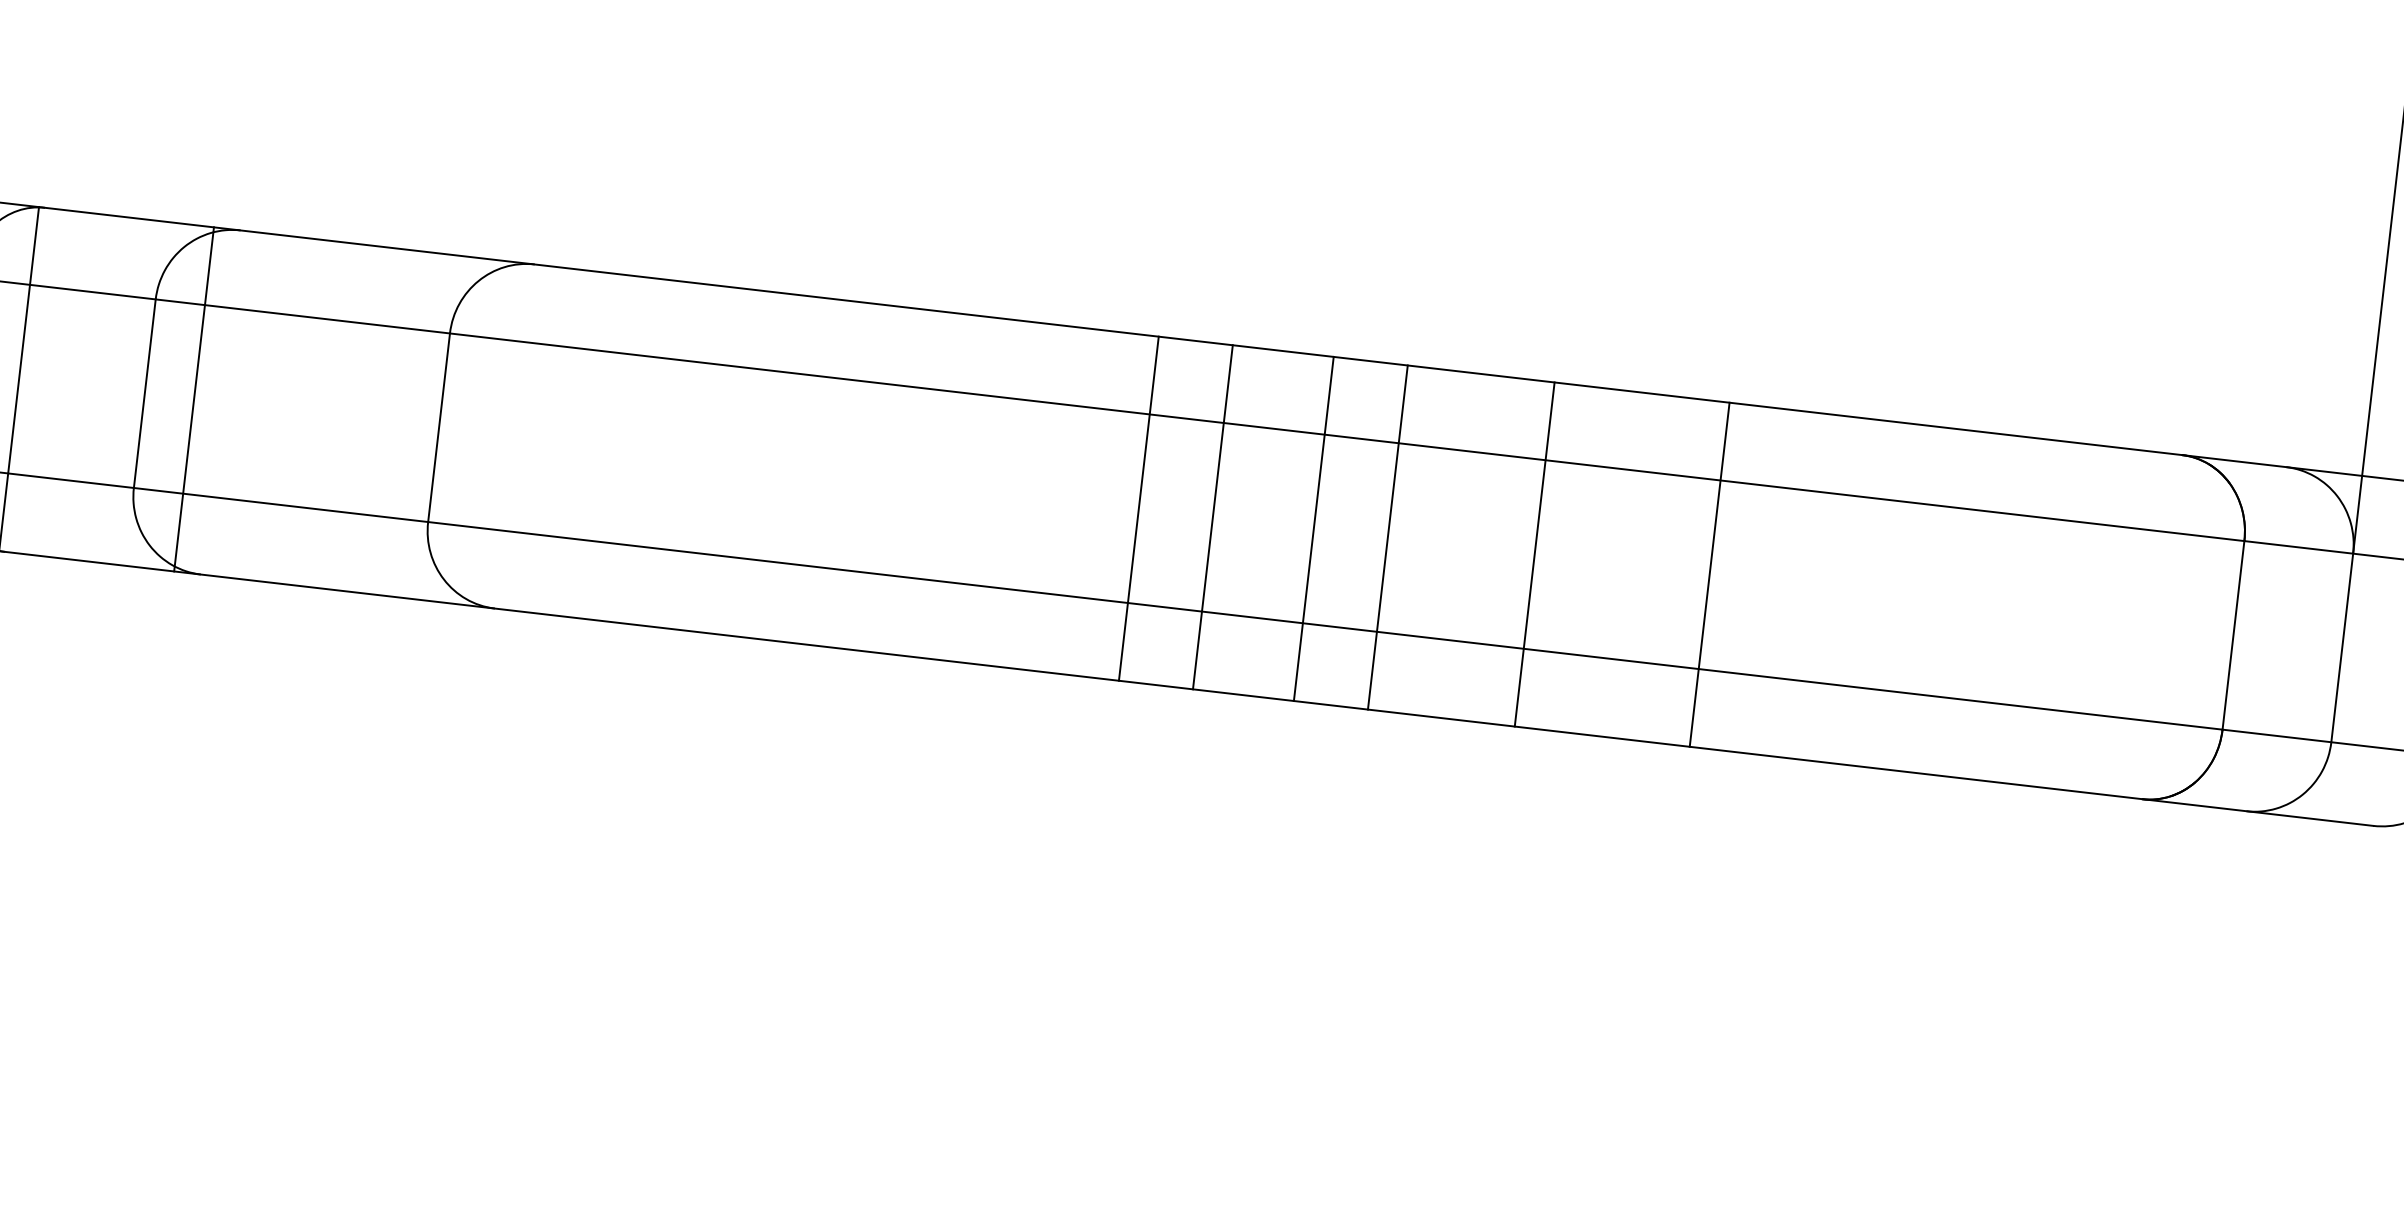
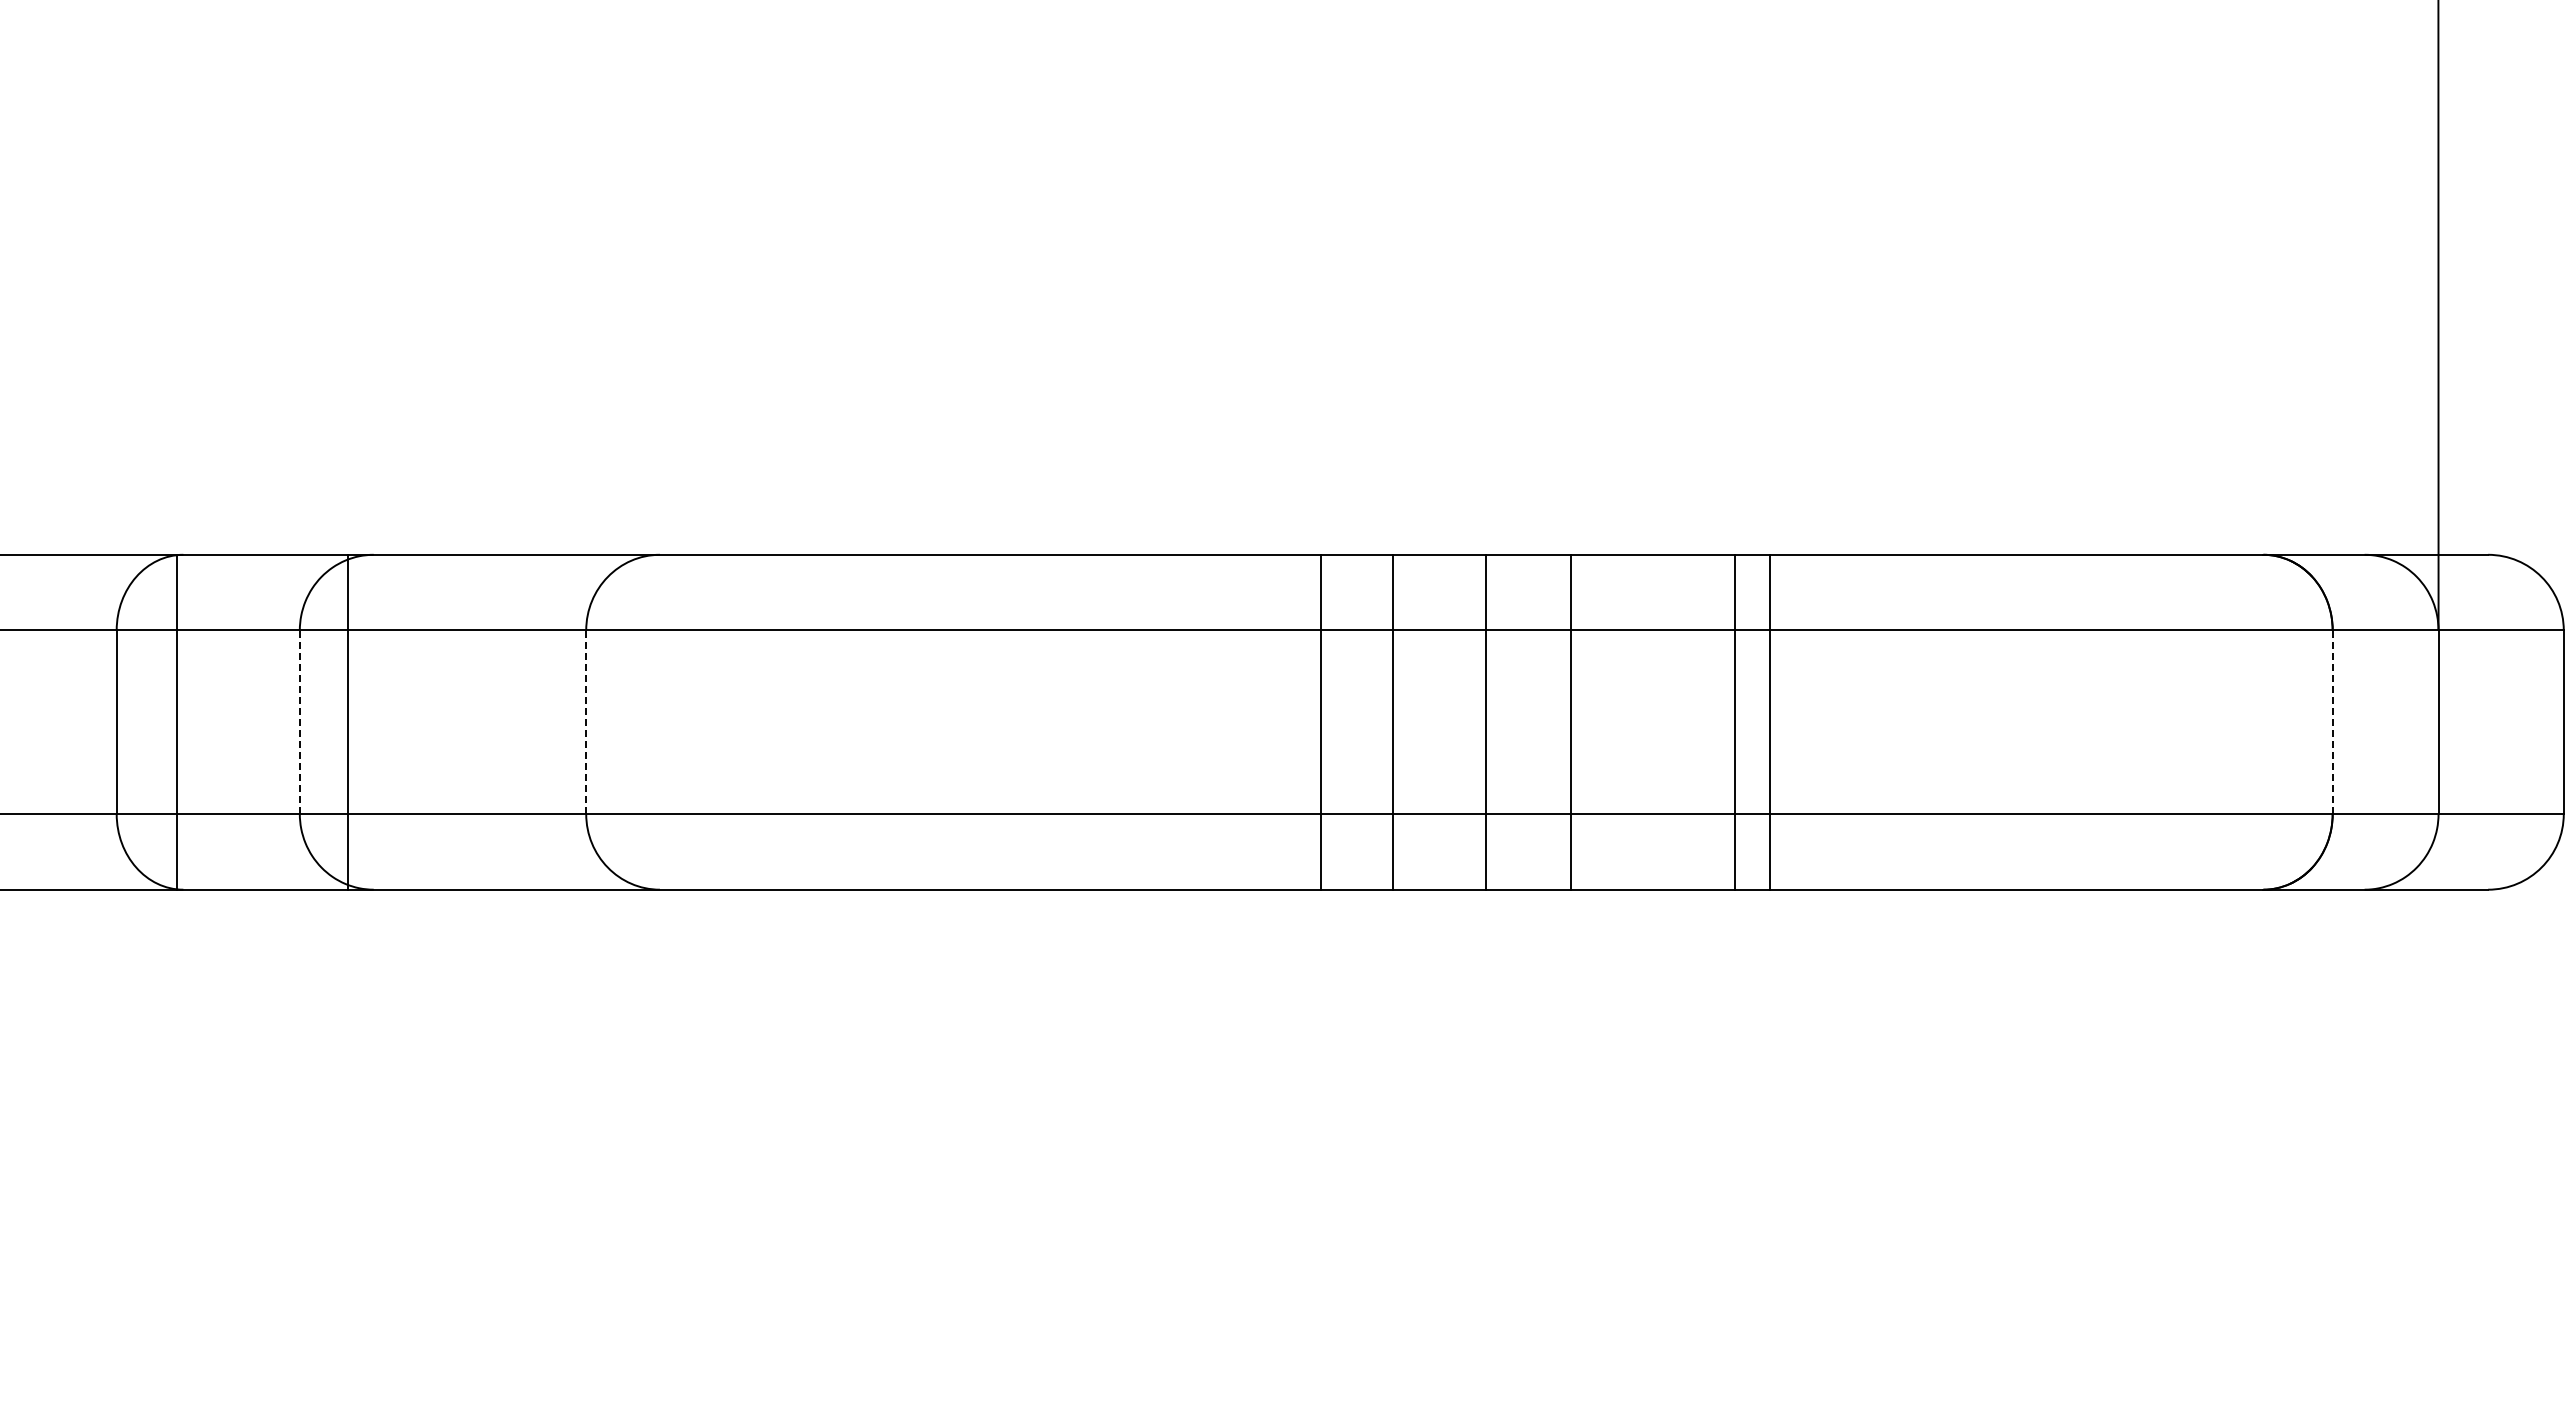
line: (144, 393) -> (299, 722), solid -> dashed
line: (439, 428) -> (586, 722), solid -> dashed
line: (1139, 507) -> (1321, 721), moved
line: (1213, 516) -> (1393, 721), moved
line: (1313, 528) -> (1485, 721), moved
line: (1387, 536) -> (1570, 721), moved
line: (1534, 553) -> (1734, 721), moved
line: (1709, 573) -> (1769, 721), moved
line: (2233, 635) -> (2332, 722), solid -> dashed

